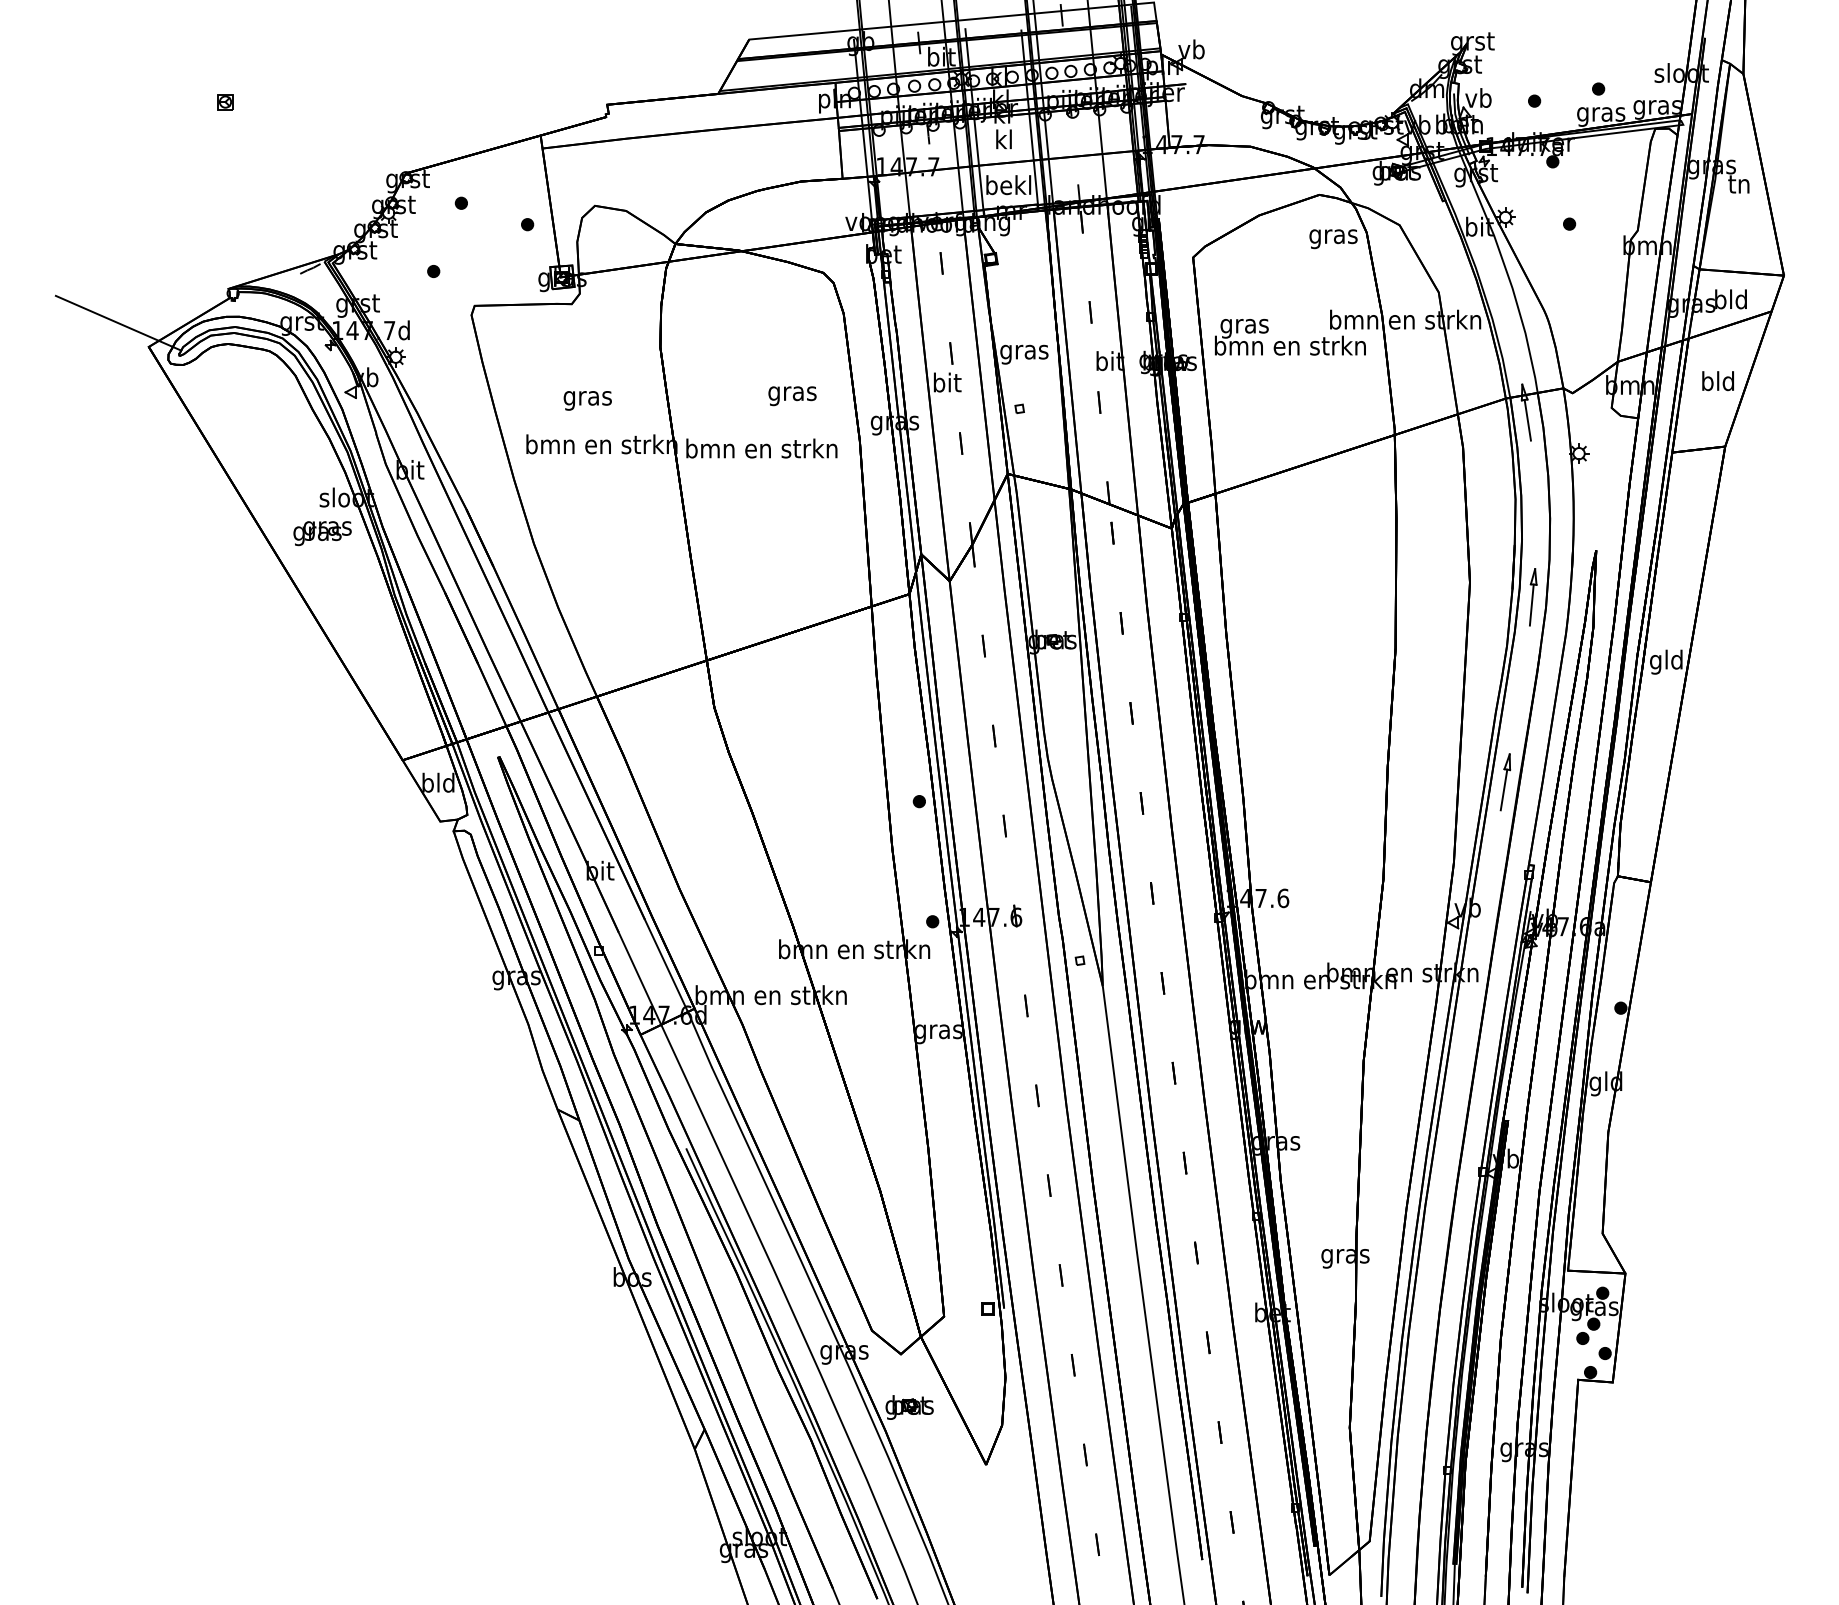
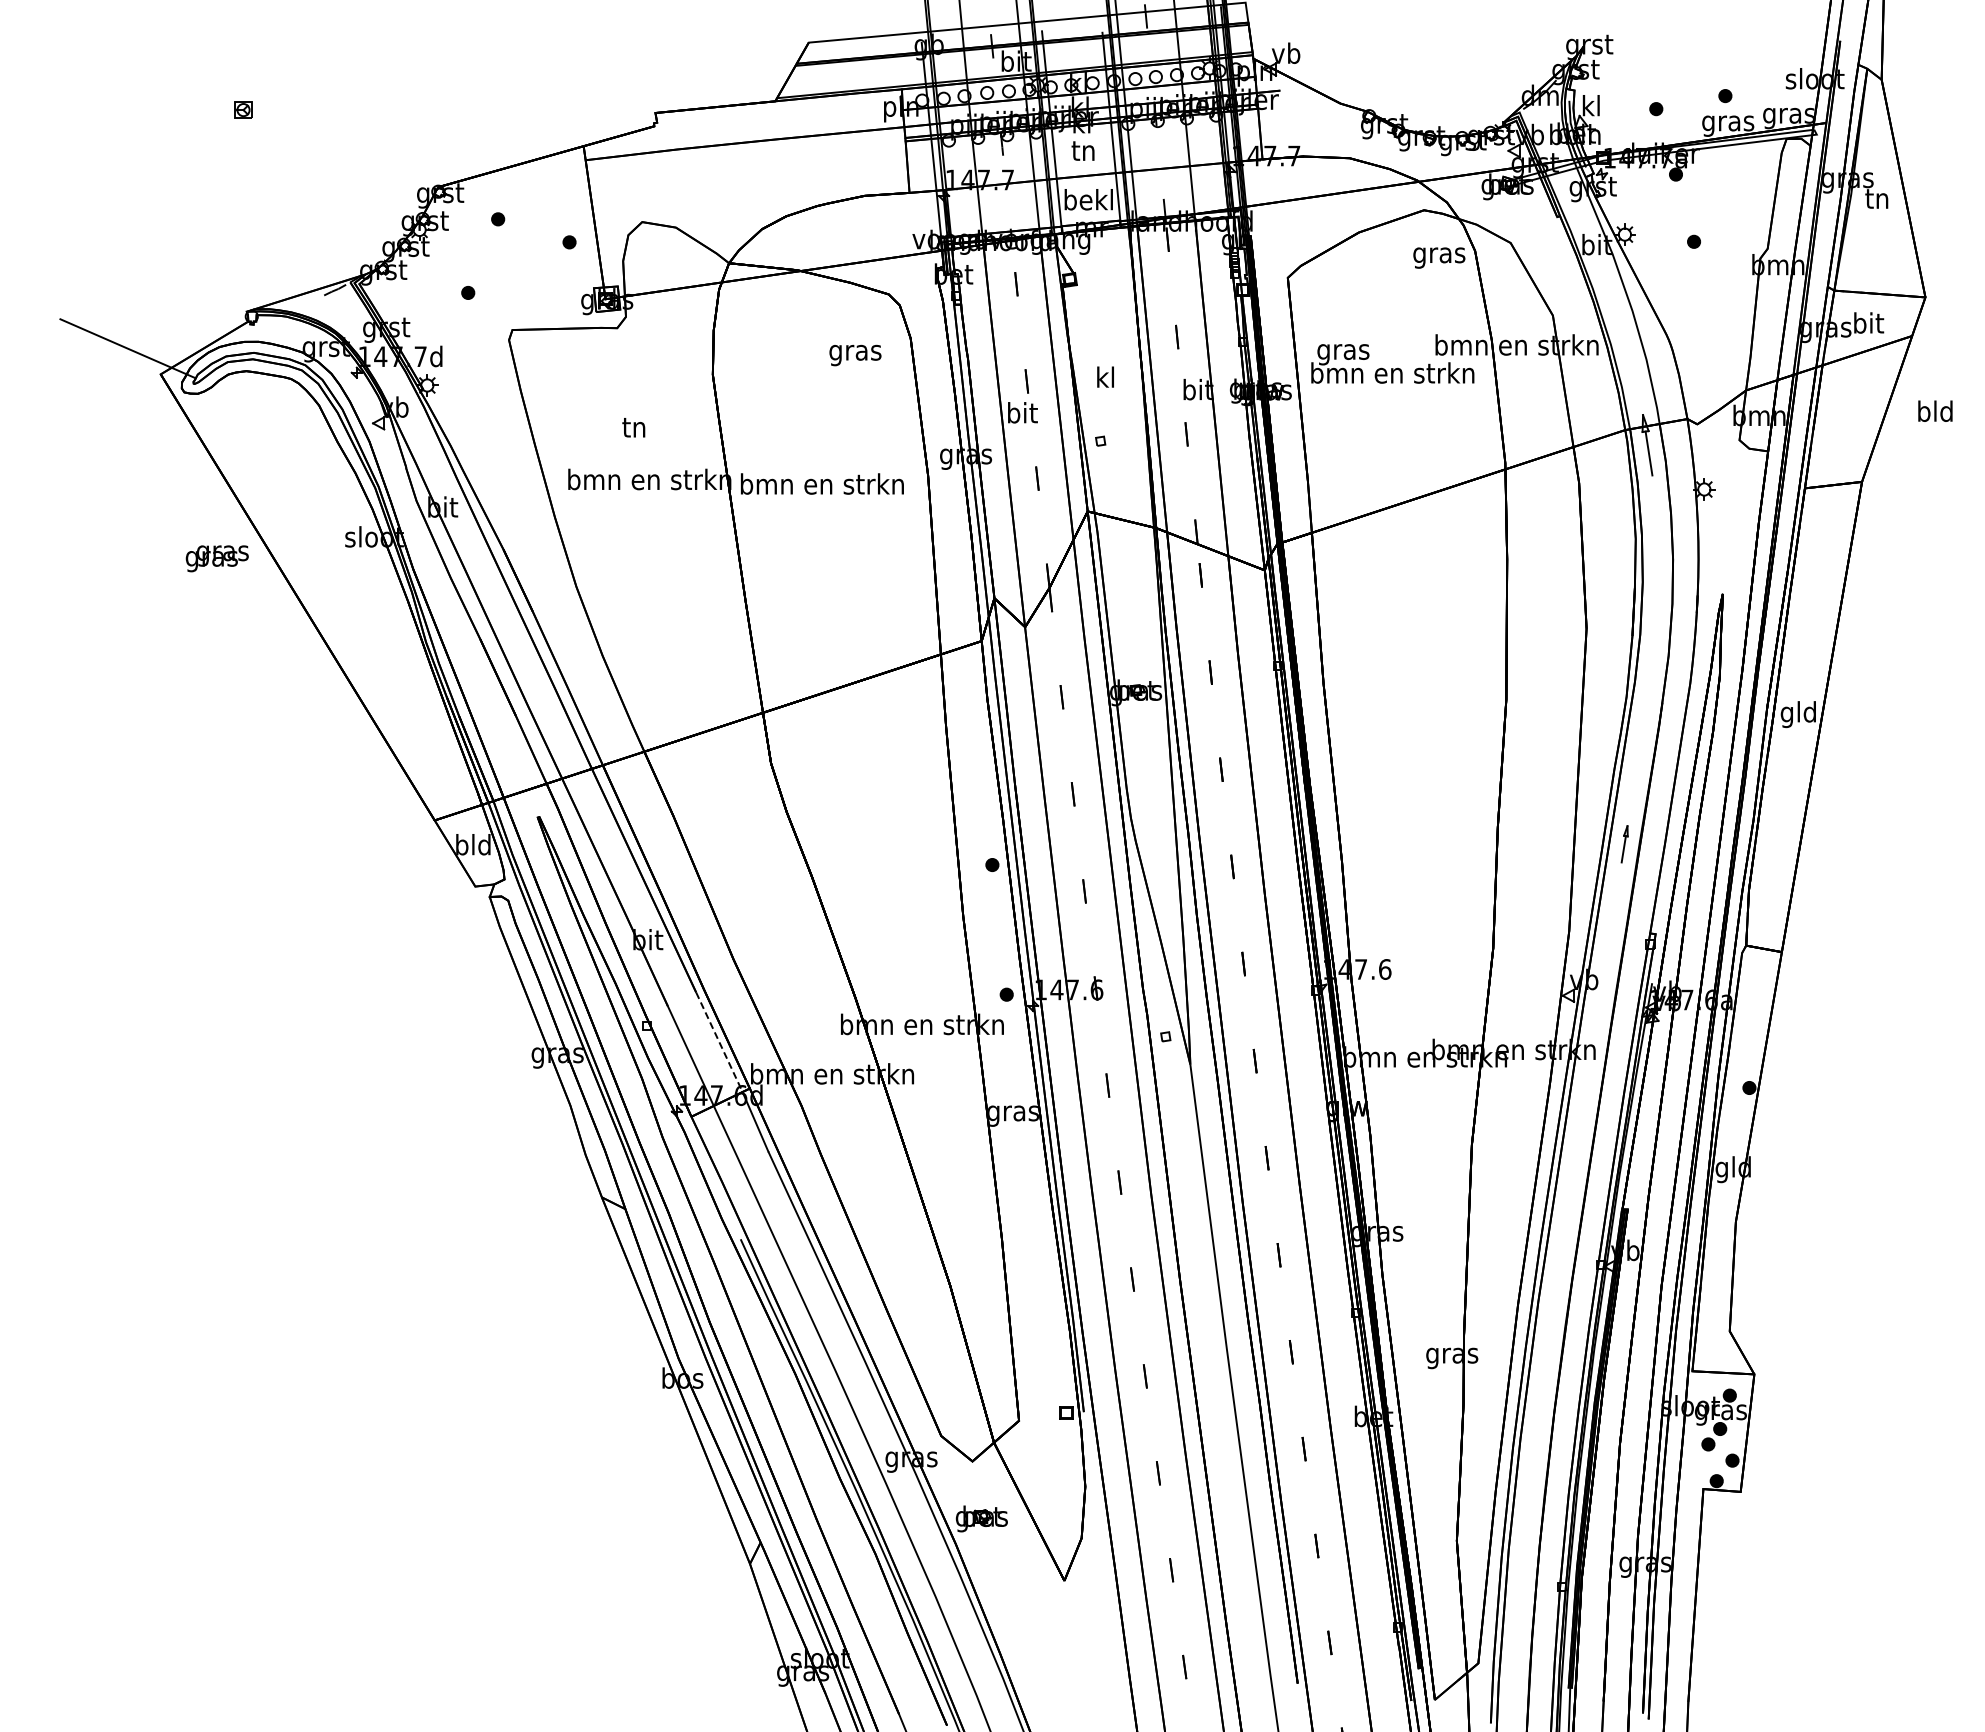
text: (1478, 97) -> (1595, 105), vb -> kl
text: (1002, 138) -> (1082, 149), kl -> tn
text: (1731, 298) -> (1868, 322), bld -> bit
text: (1024, 351) -> (1105, 379), gras -> kl
text: (1718, 380) -> (1935, 410), moved
text: (792, 396) -> (855, 355), moved
text: (587, 398) -> (634, 430), gras -> tn
text: (321, 533) -> (216, 558), moved
part: (1532, 597) -> (1654, 644), removed
part: (1505, 782) -> (1624, 844), size x0.6
line: (666, 966) -> (719, 1042), solid -> dashed

